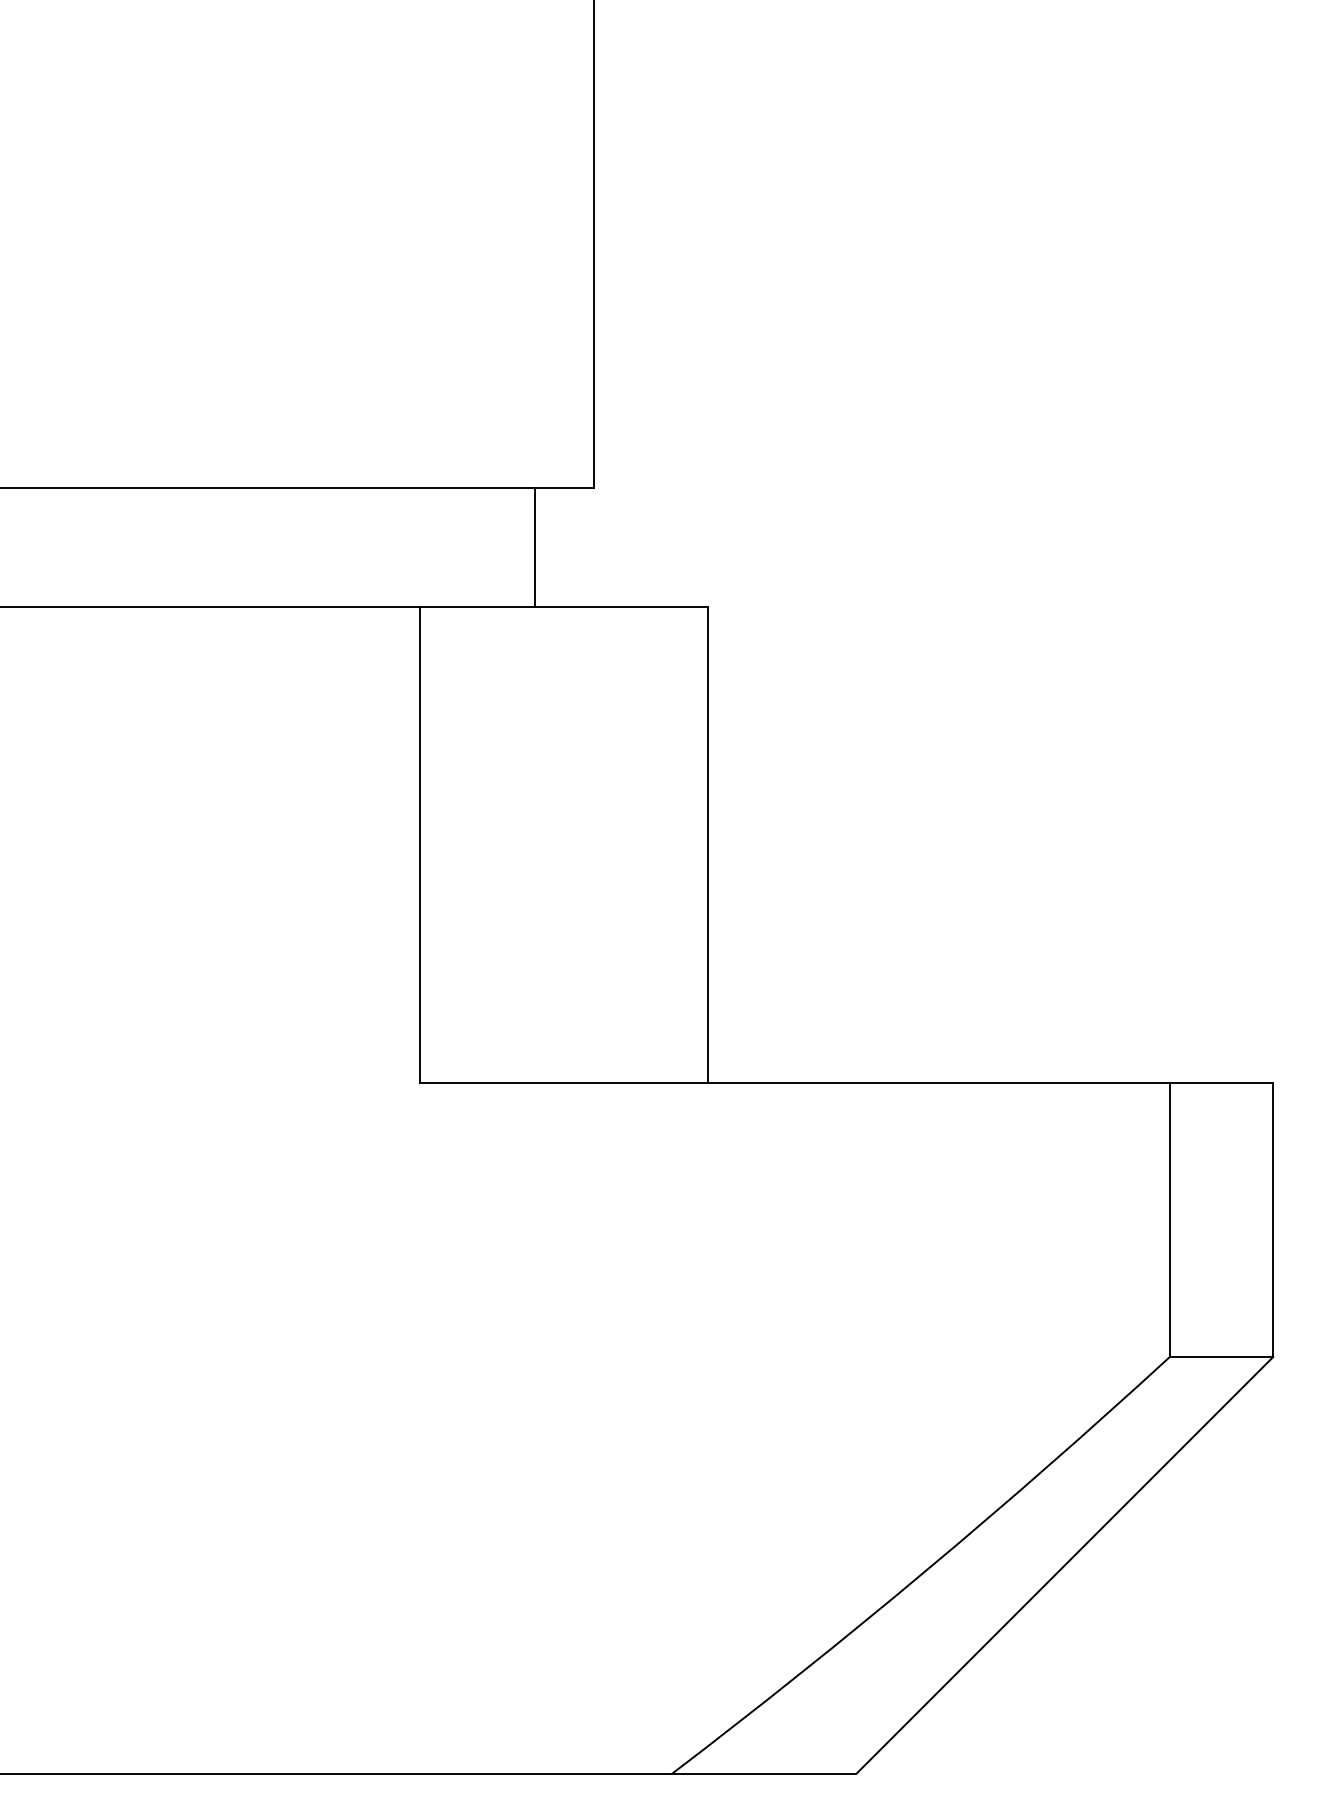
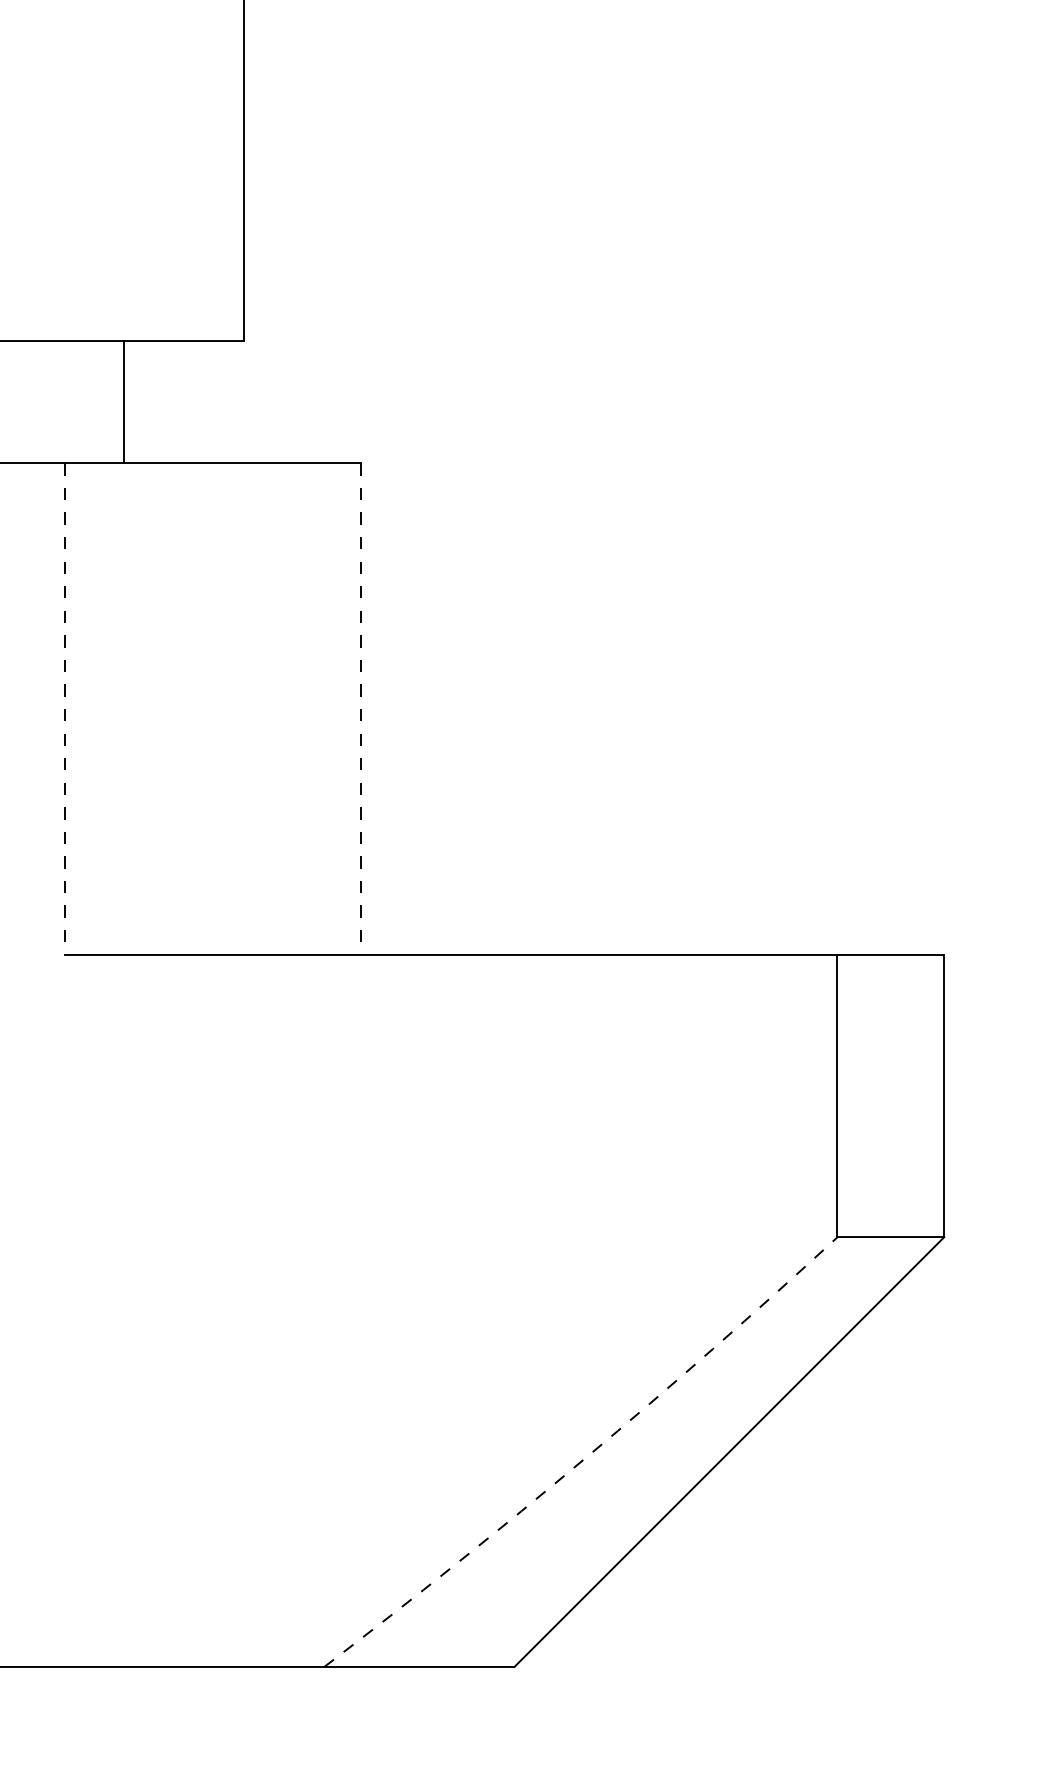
line: (534, 546) -> (123, 401), moved
line: (420, 845) -> (64, 709), solid -> dashed
line: (707, 845) -> (360, 709), solid -> dashed
arc: (925, 1571) -> (585, 1458), solid -> dashed

